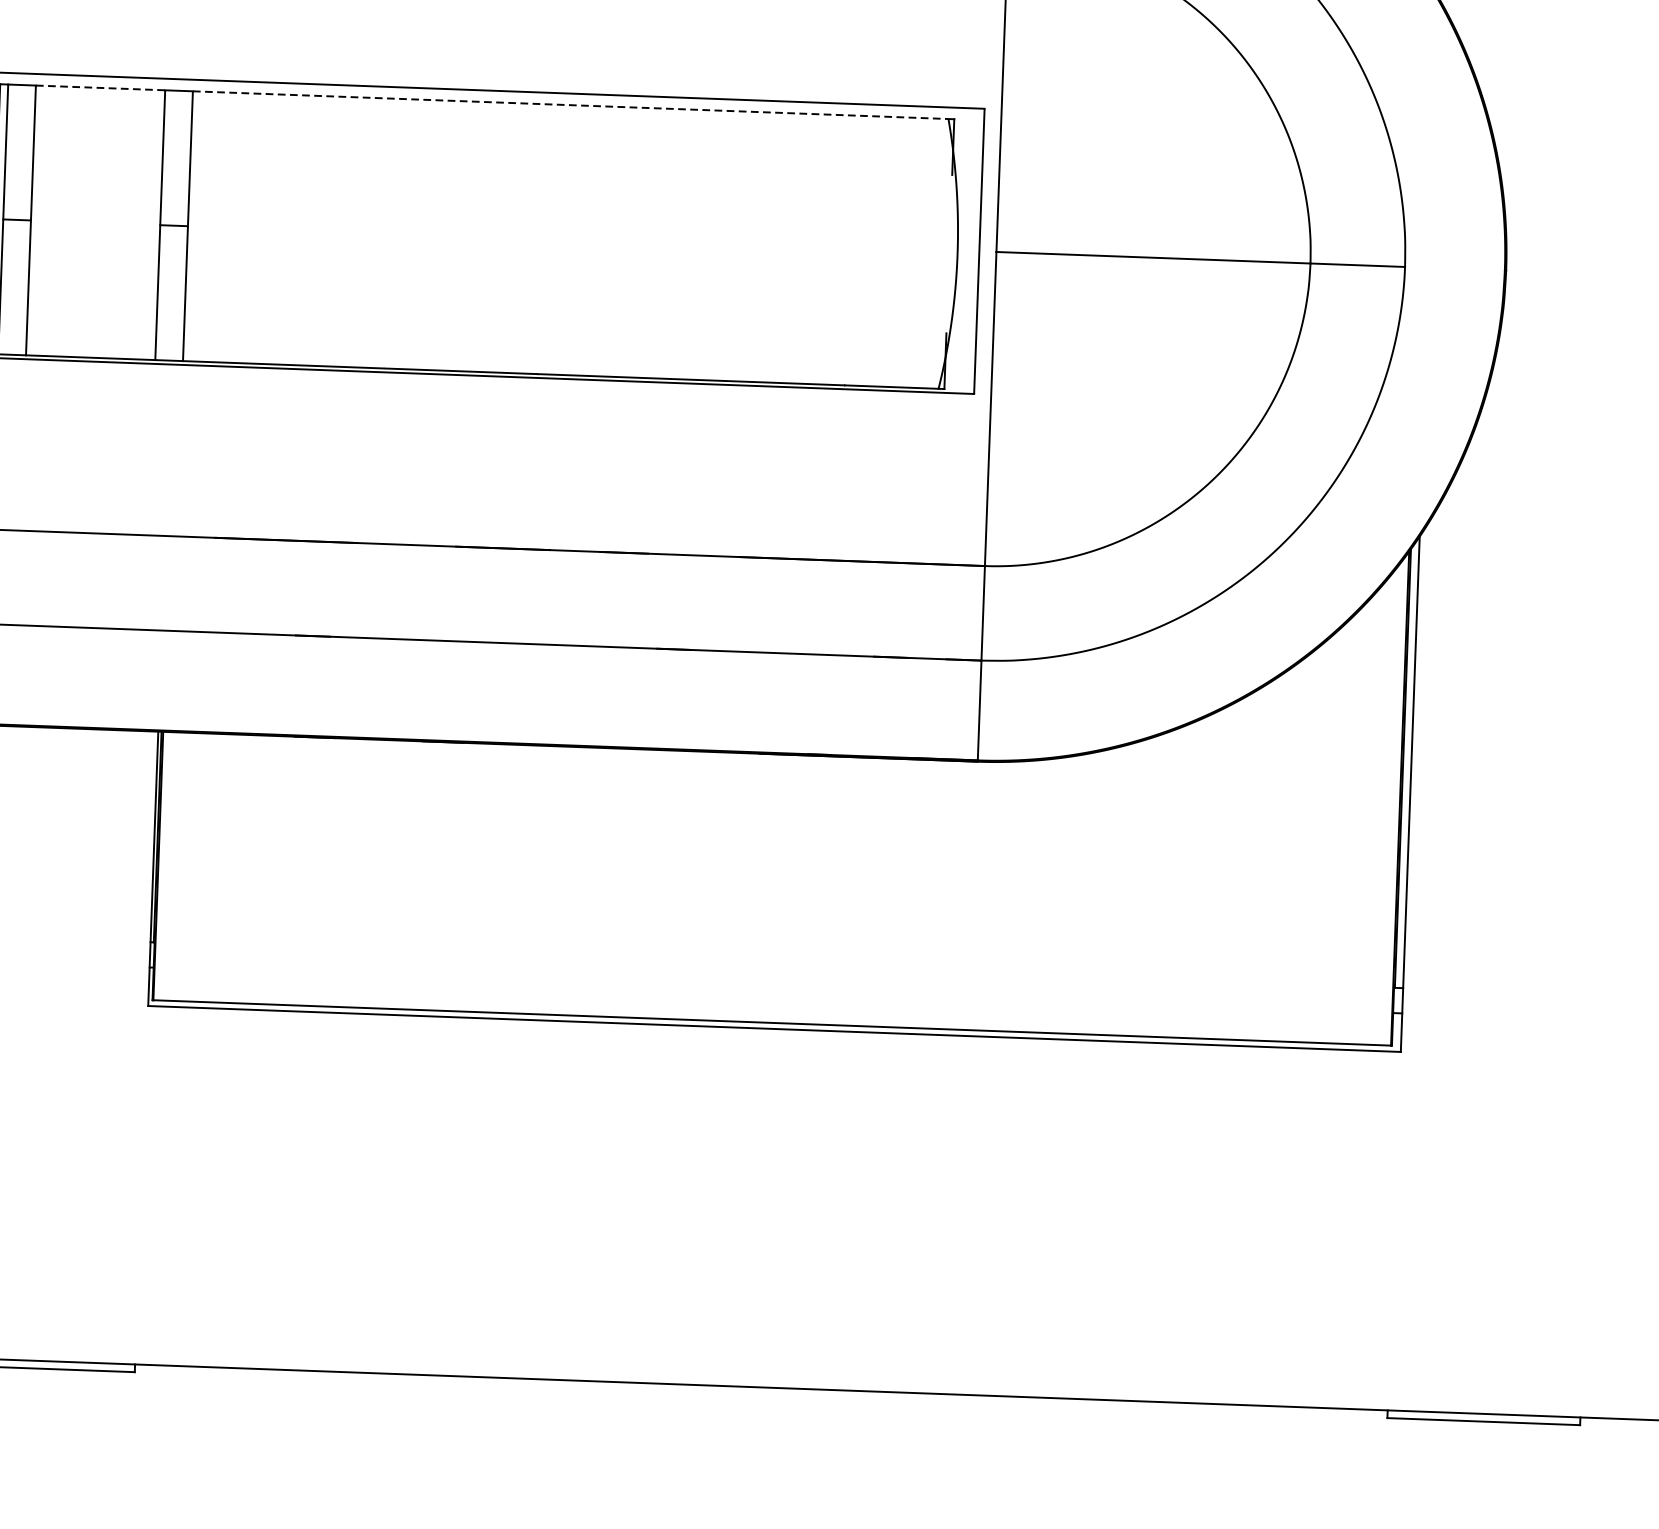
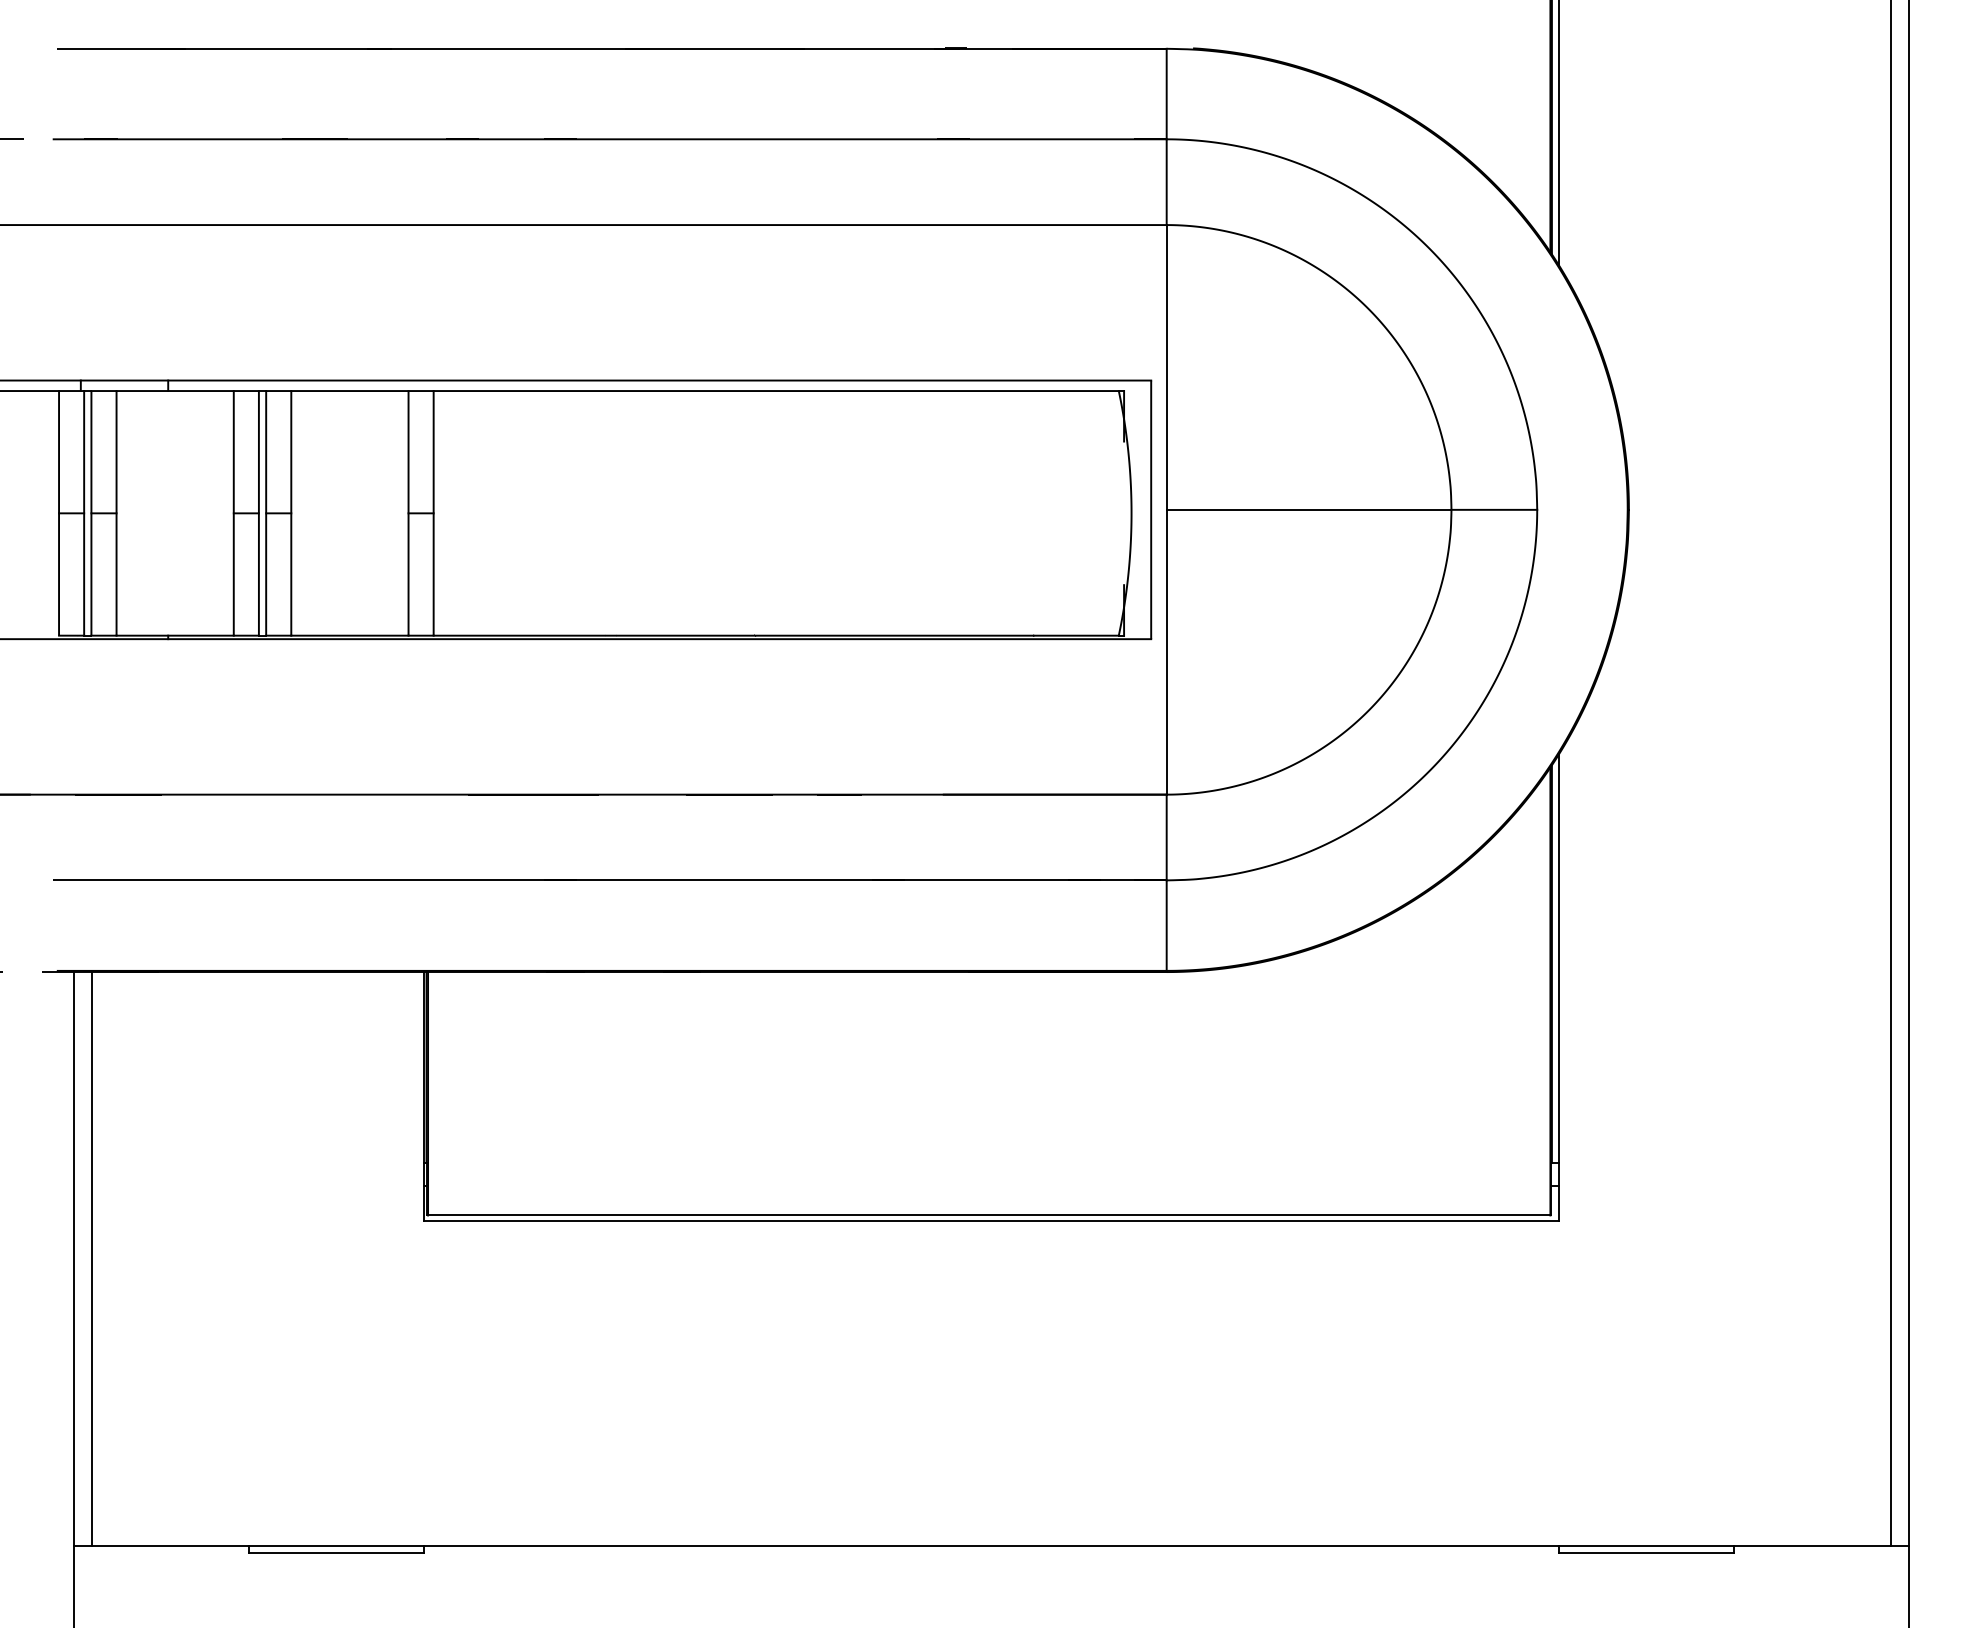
line: (100, 88) -> (349, 391), dashed -> solid
line: (570, 105) -> (776, 391), dashed -> solid

